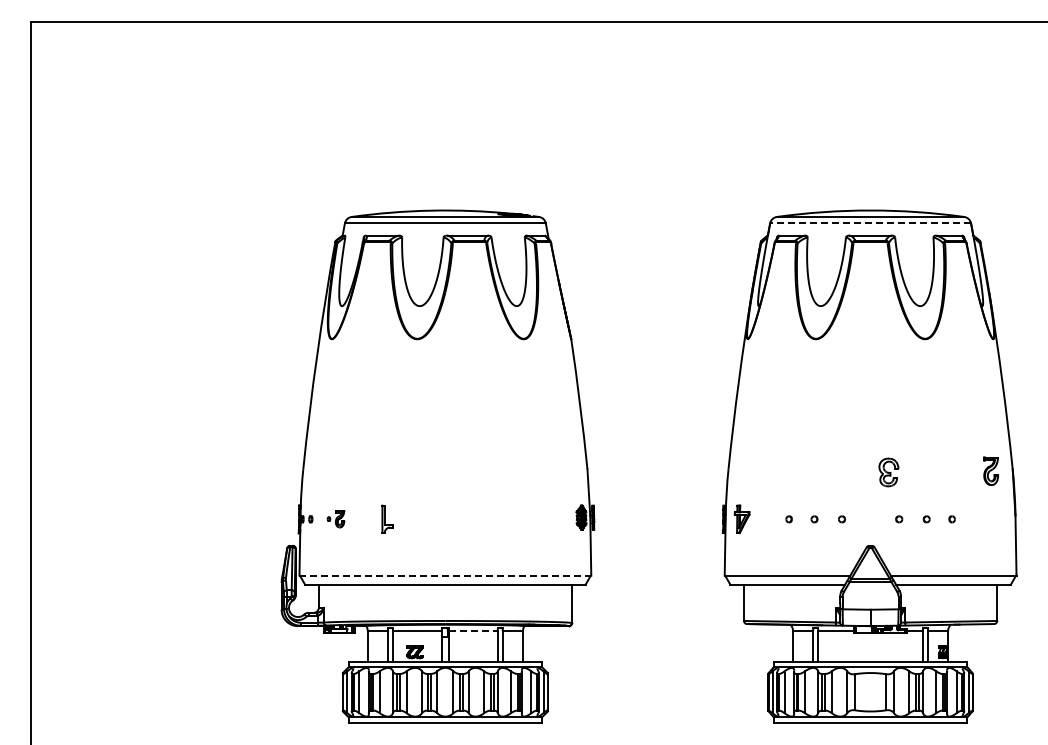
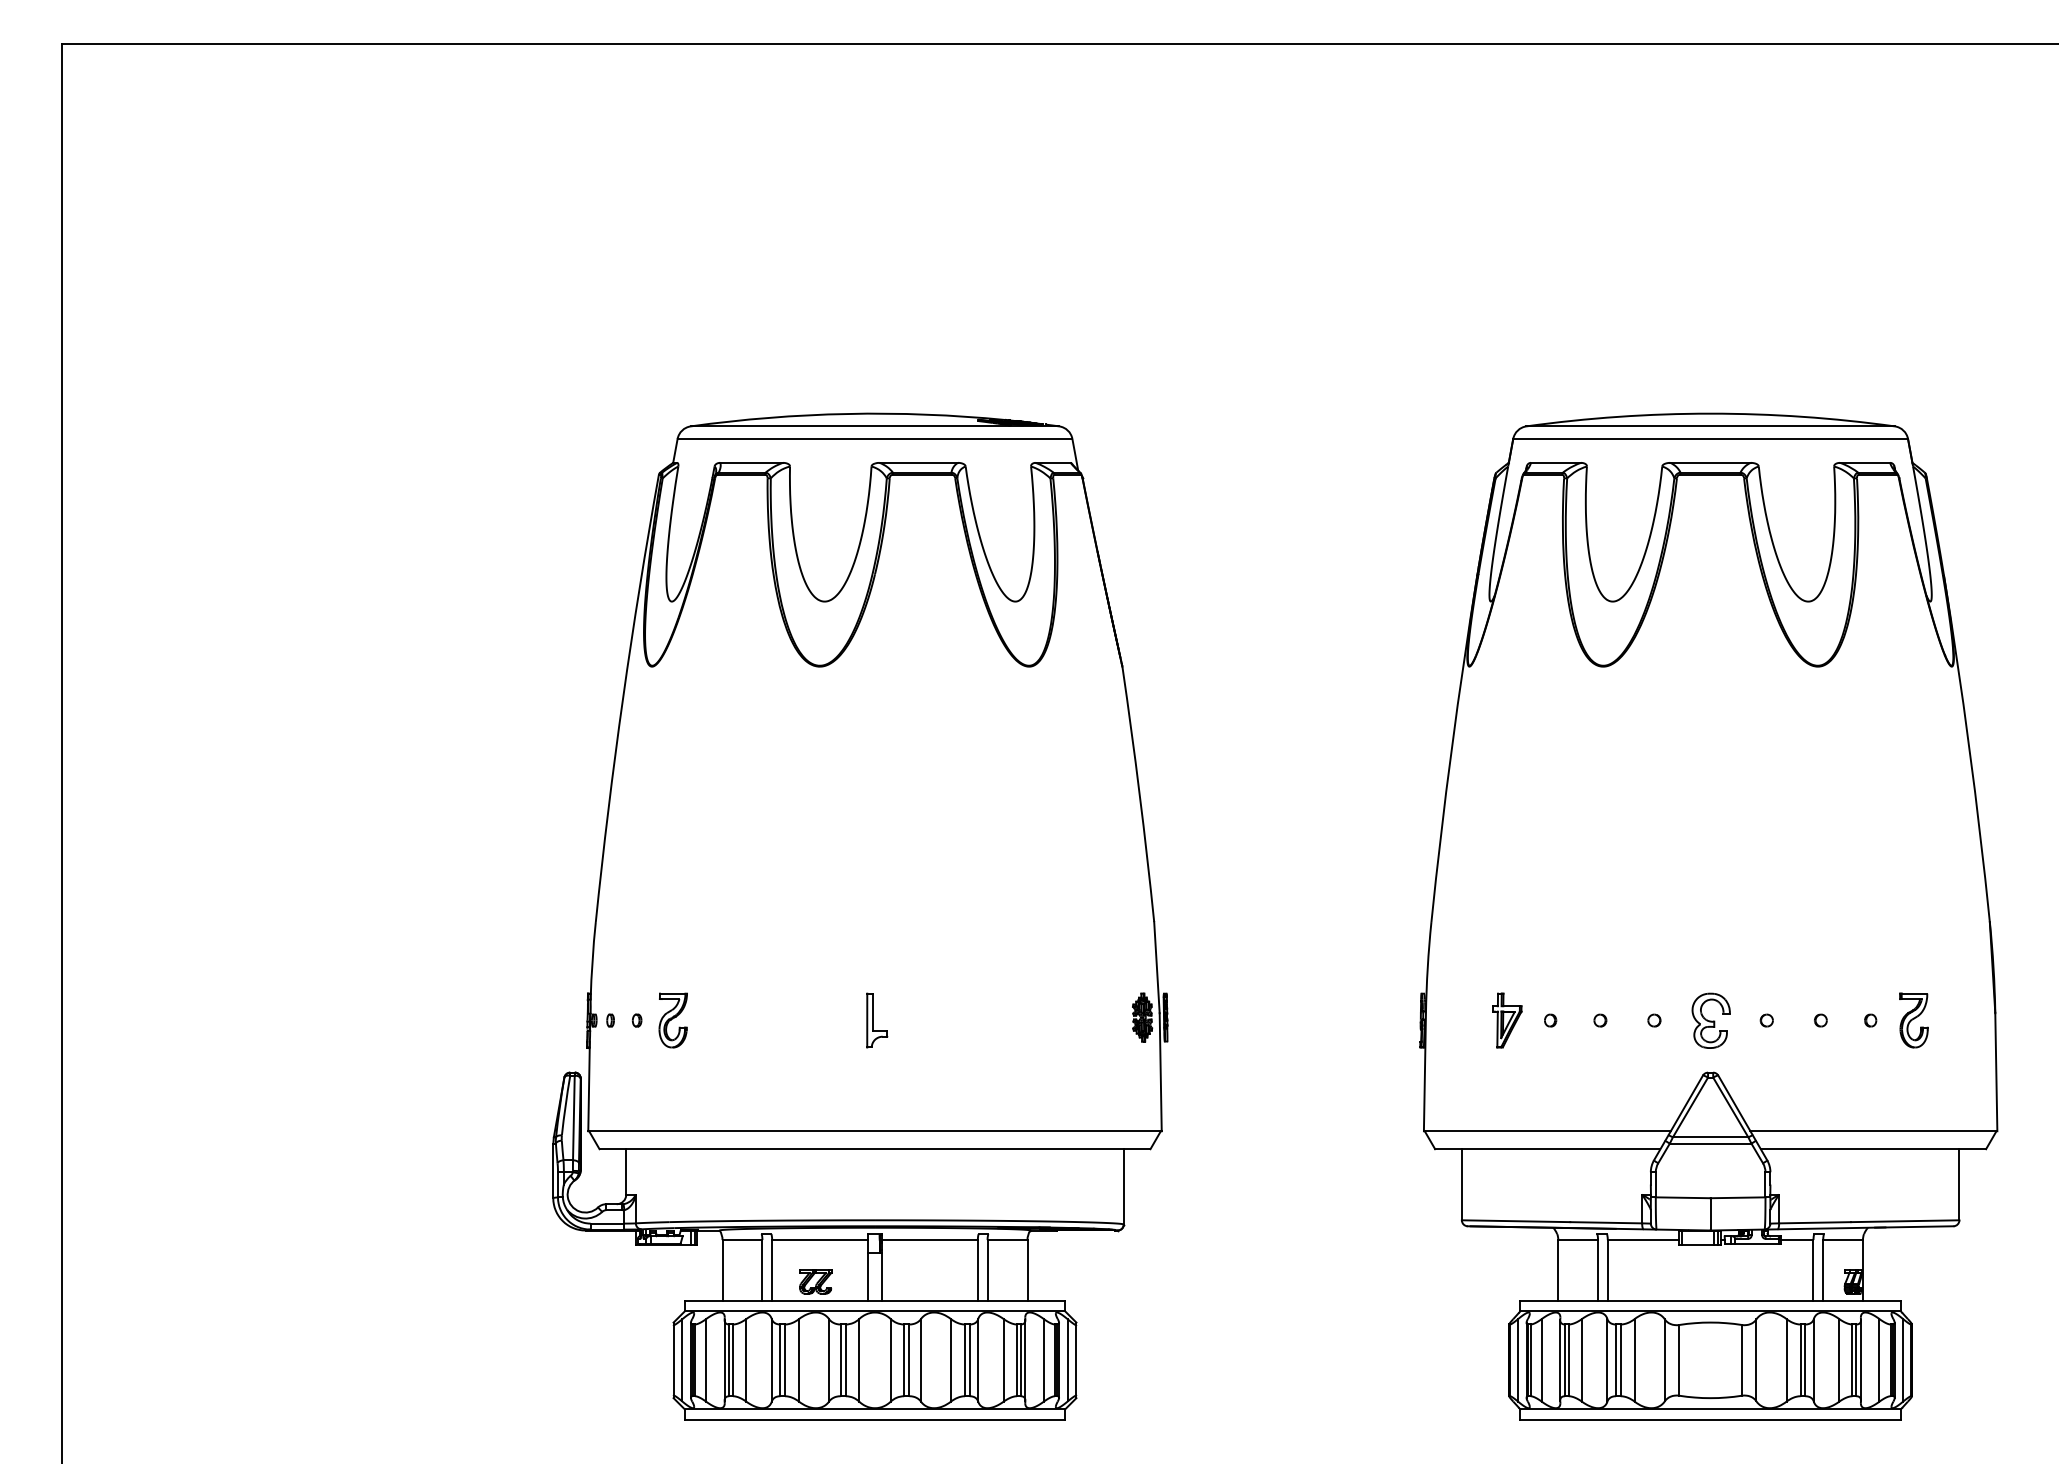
line: (870, 223) -> (1710, 439), dashed -> solid
part: (990, 470) -> (1912, 1018), moved
part: (888, 472) -> (1710, 1020), moved
part: (335, 518) -> (659, 1018), size x1.67
part: (387, 518) -> (877, 1018), moved
part: (741, 519) -> (1506, 1020), moved
line: (445, 575) -> (875, 1130), dashed -> solid
line: (473, 631) -> (930, 1240), dashed -> solid

